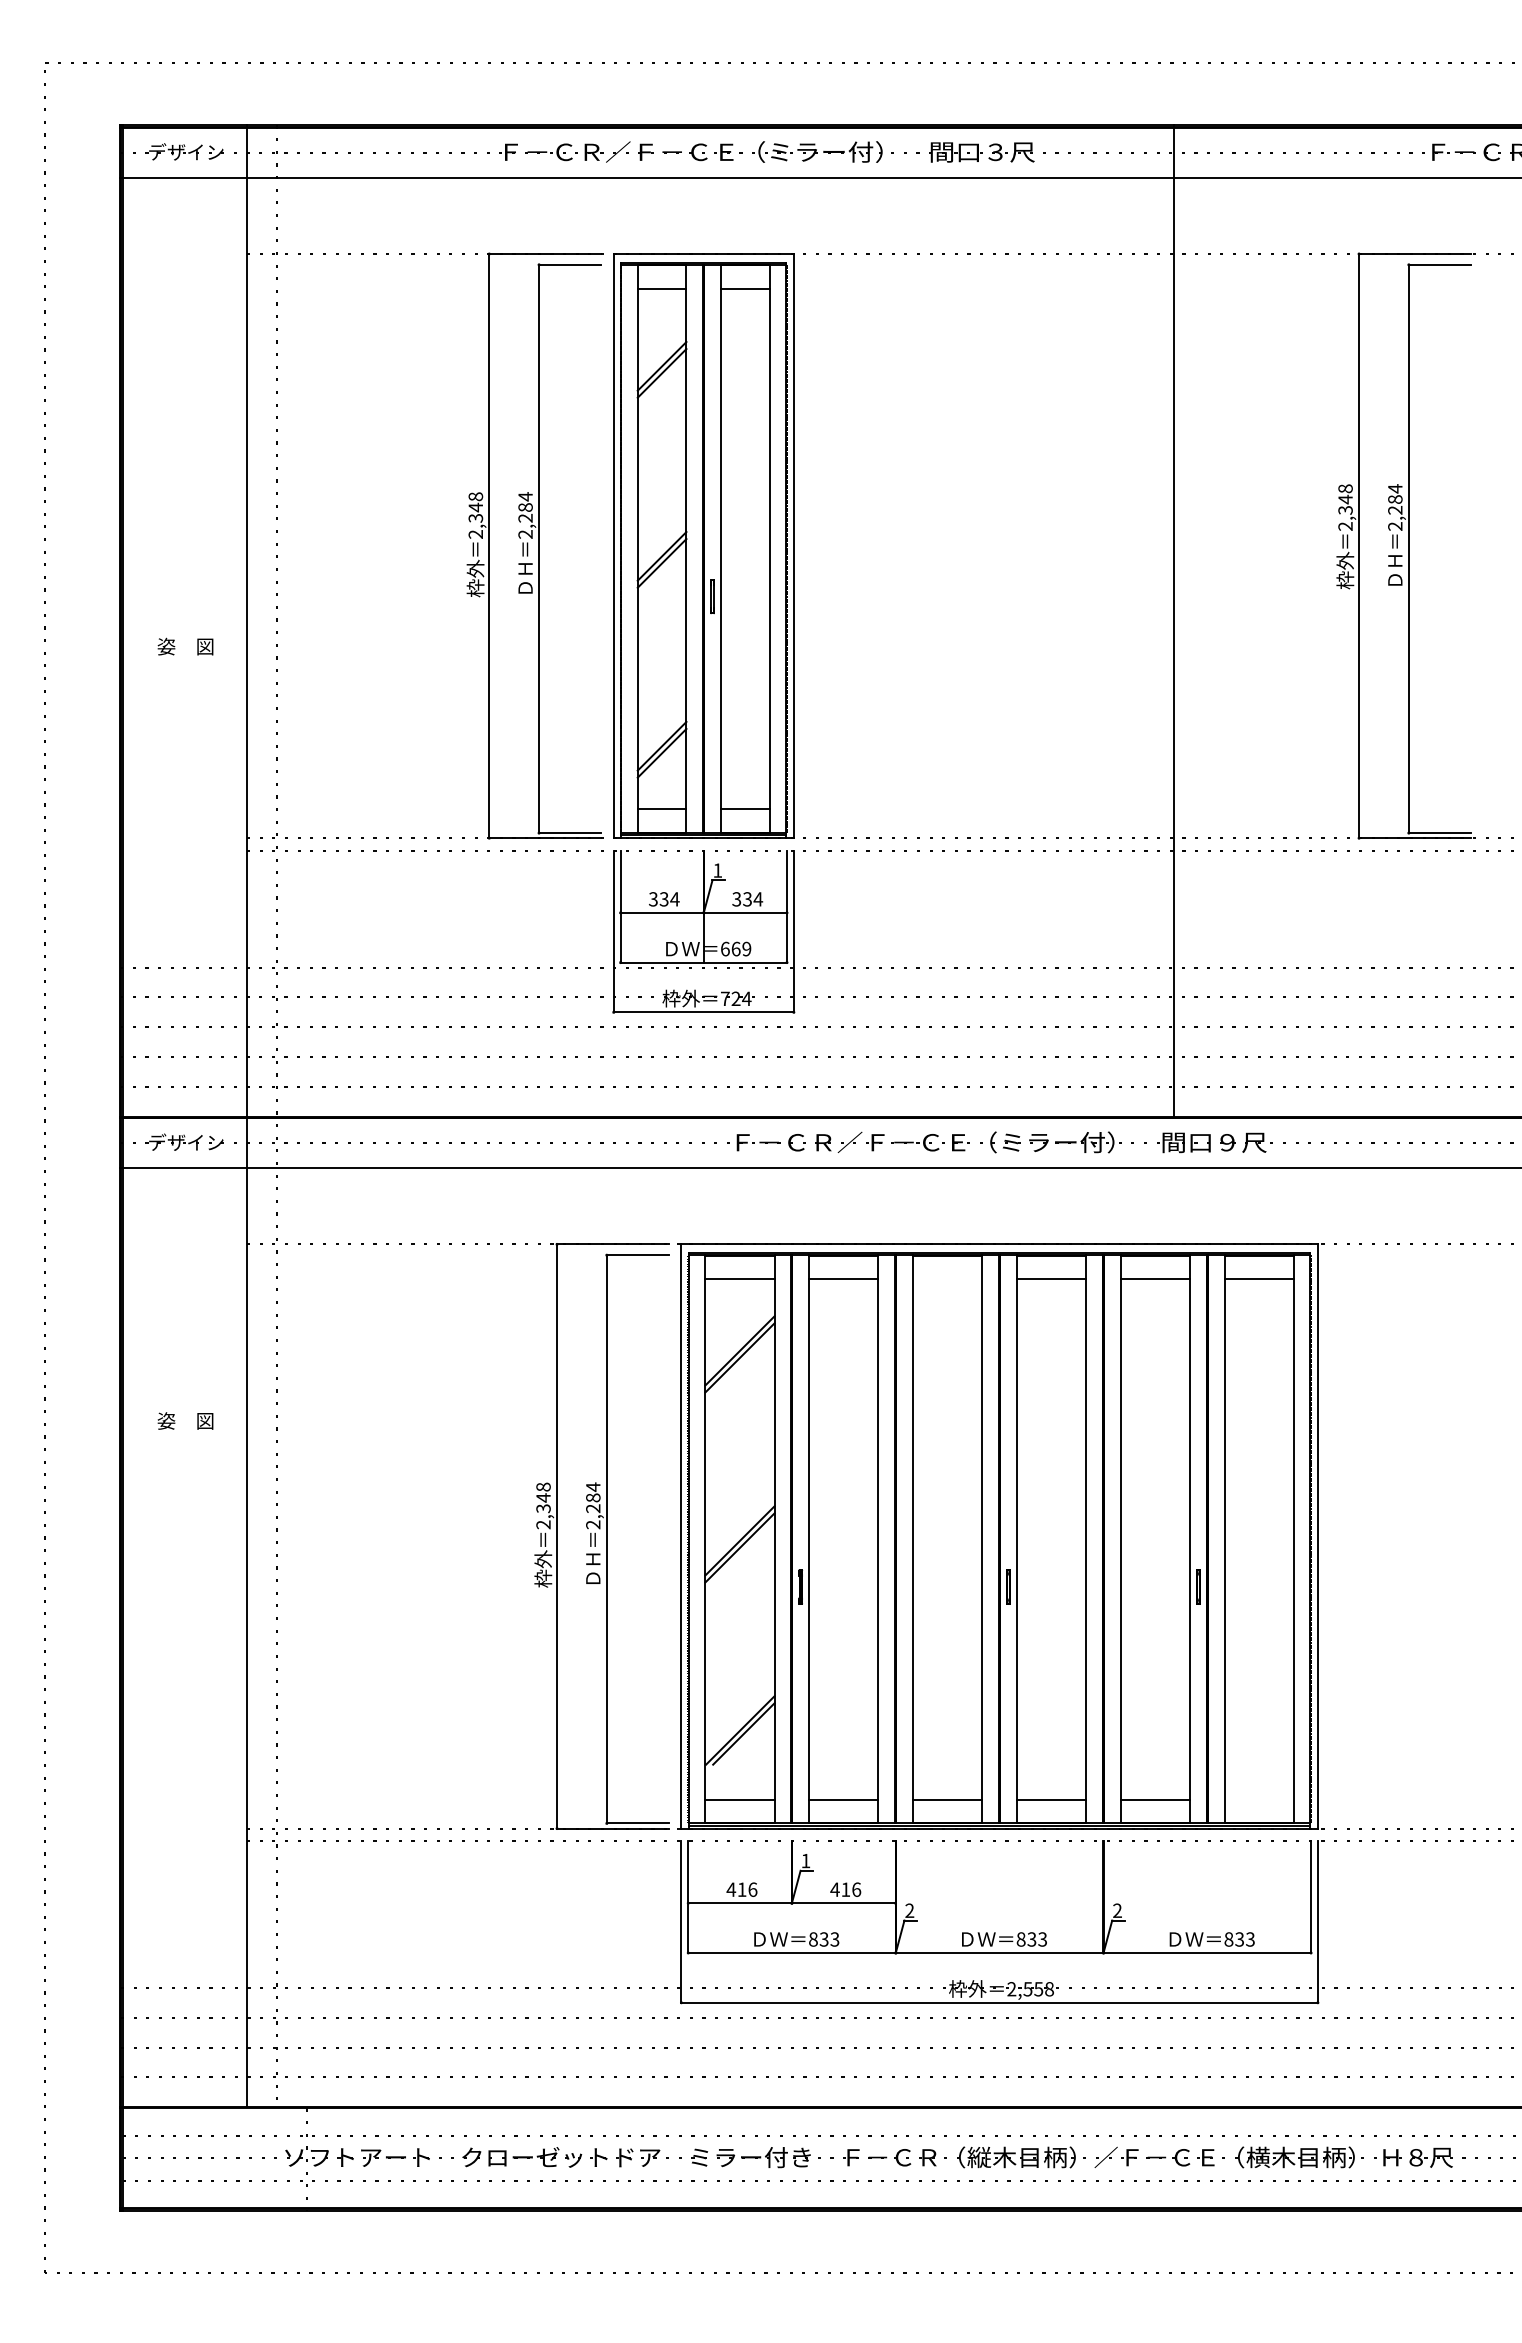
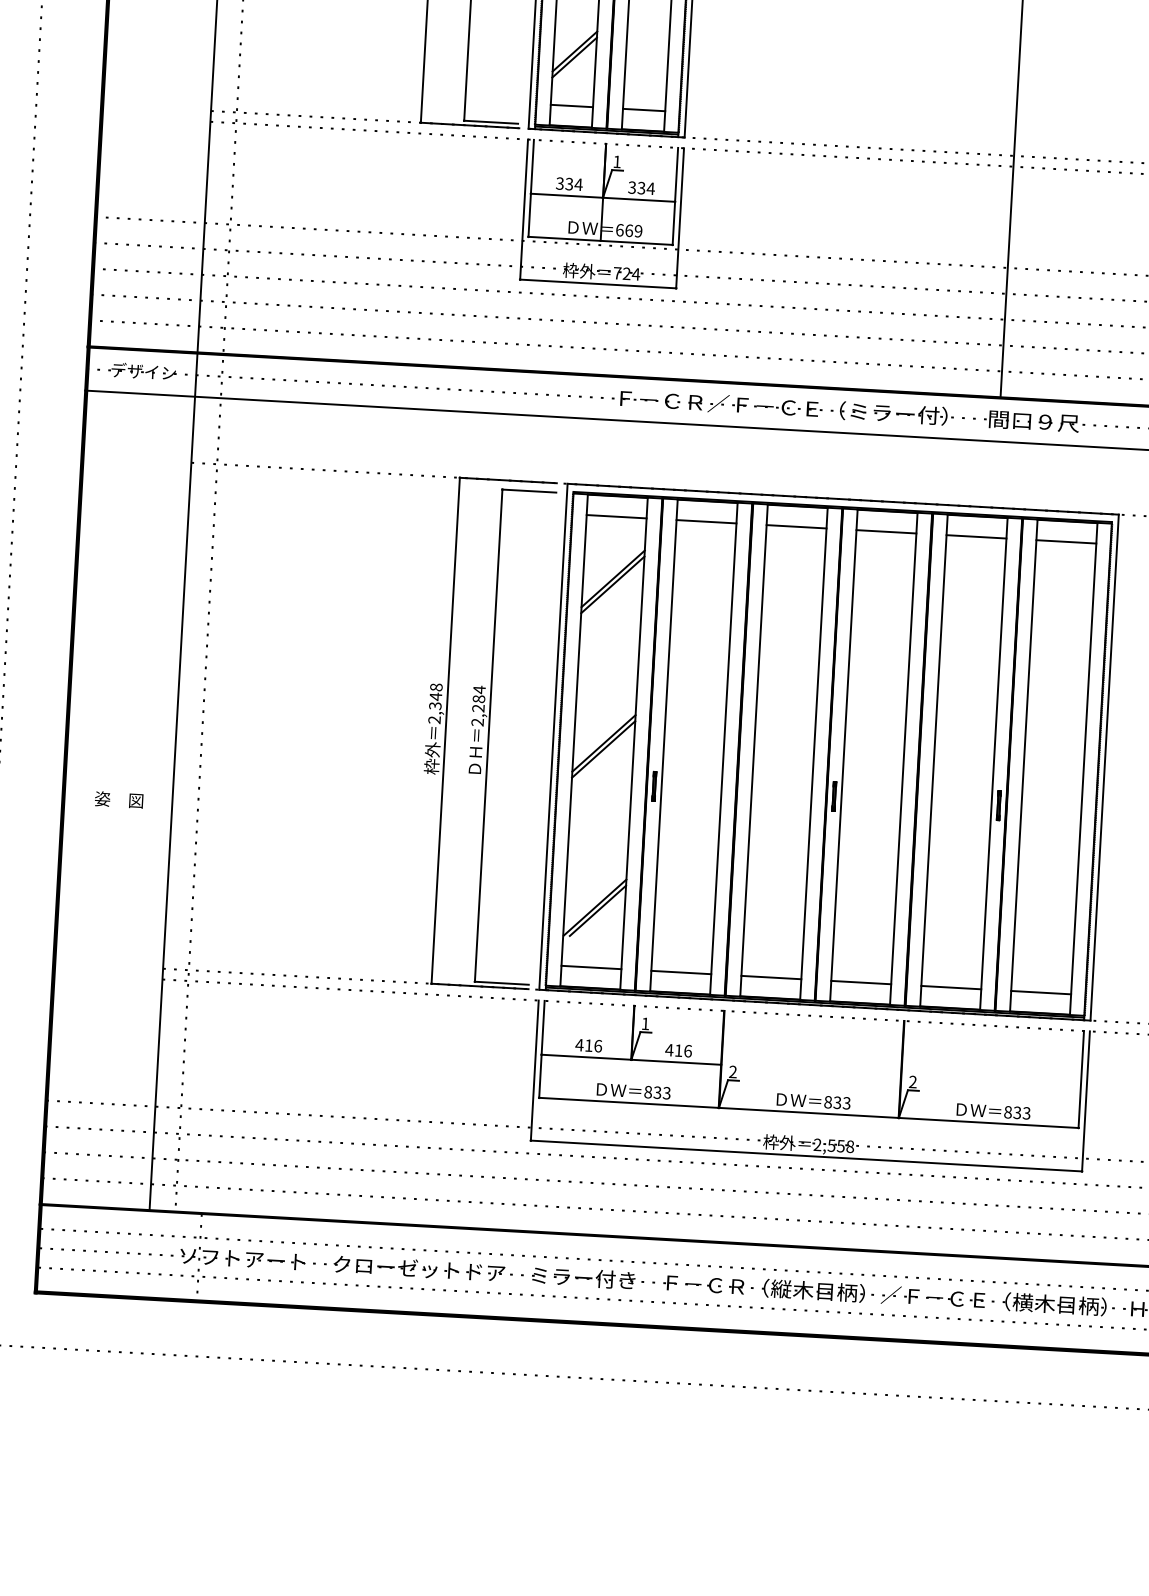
line: (947, 1279) -> (796, 527), added
text: (185, 1420) -> (119, 799), moved
line: (1258, 1799) -> (1040, 992), added

